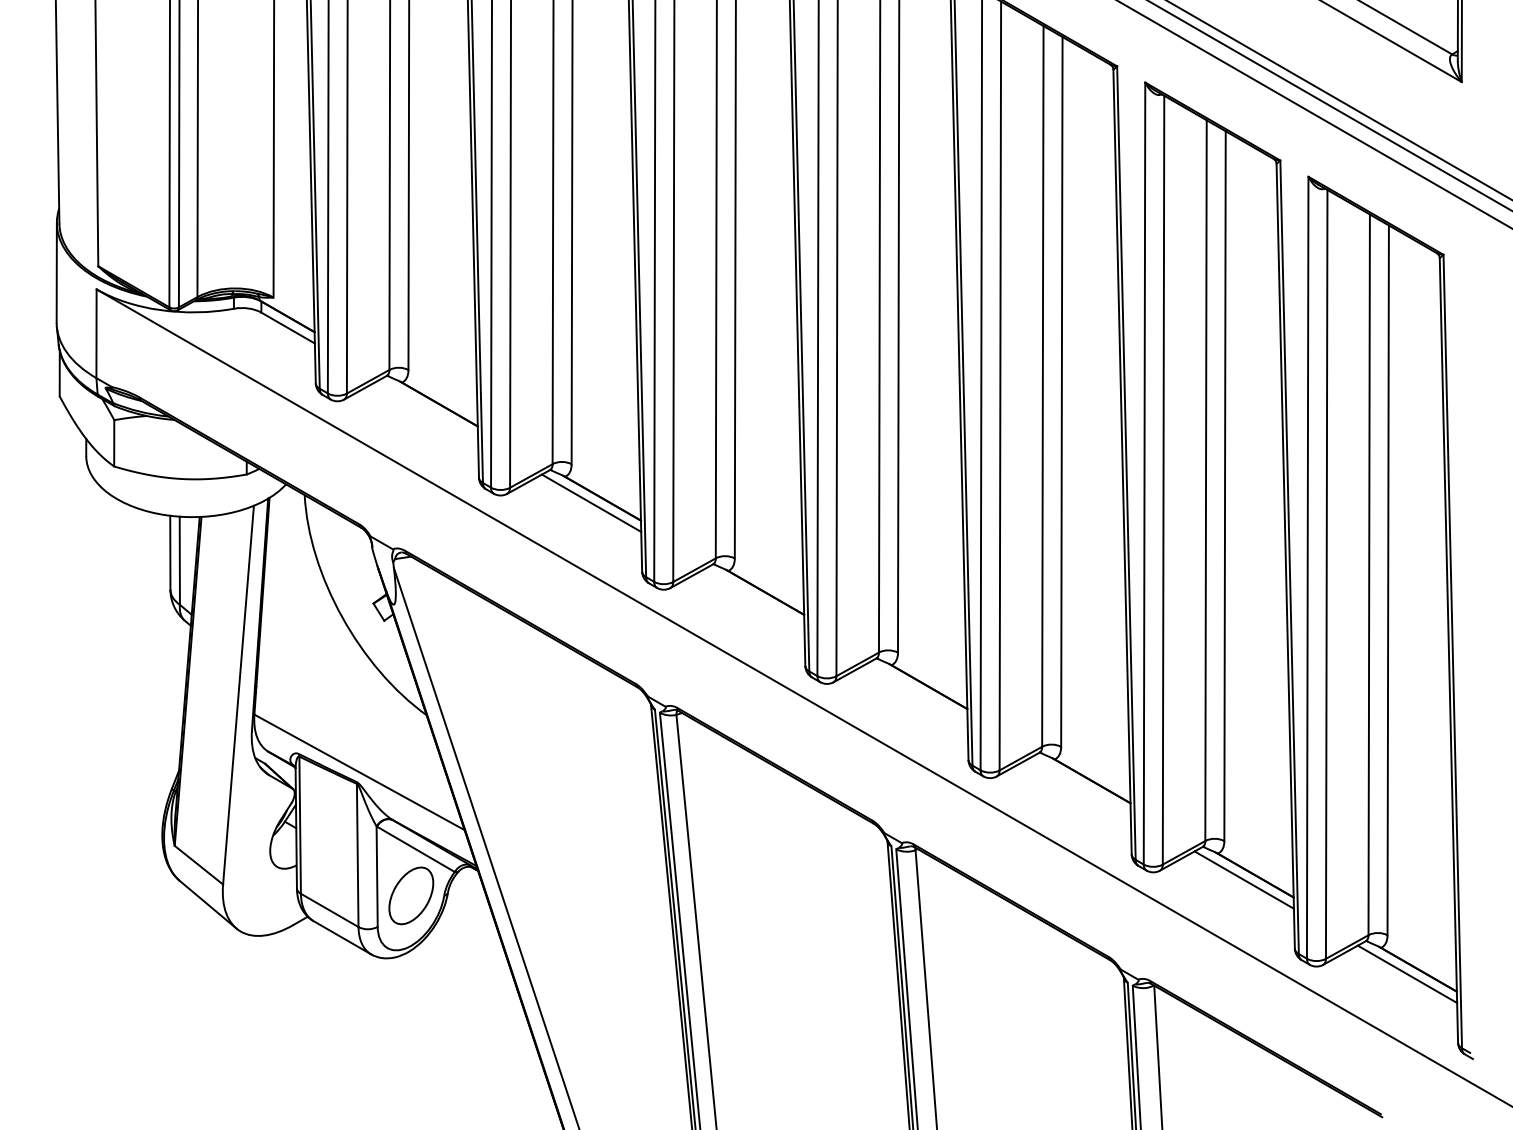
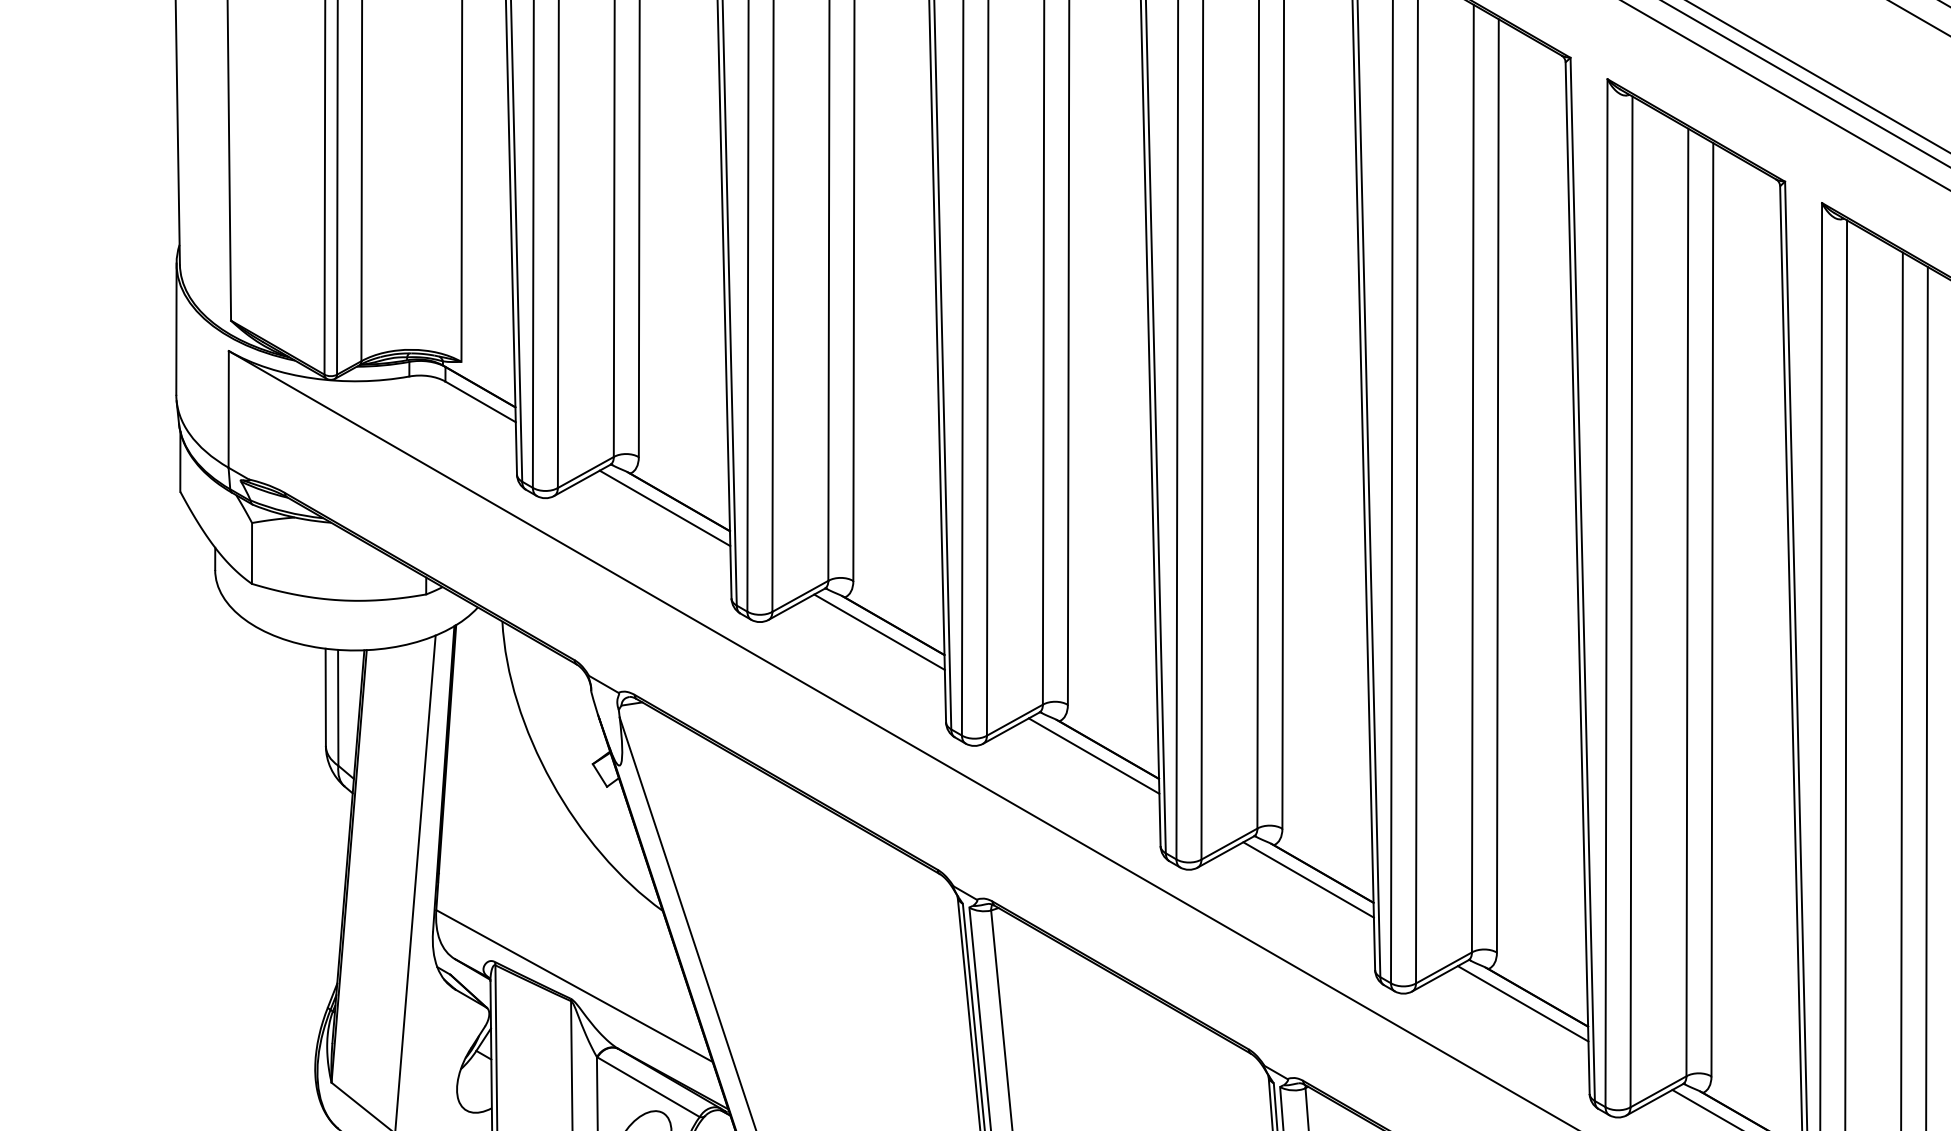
line: (428, 408) -> (665, 507), added
line: (754, 597) -> (1093, 756), added
line: (917, 691) -> (1308, 879), added
line: (1080, 785) -> (1522, 1003), added

